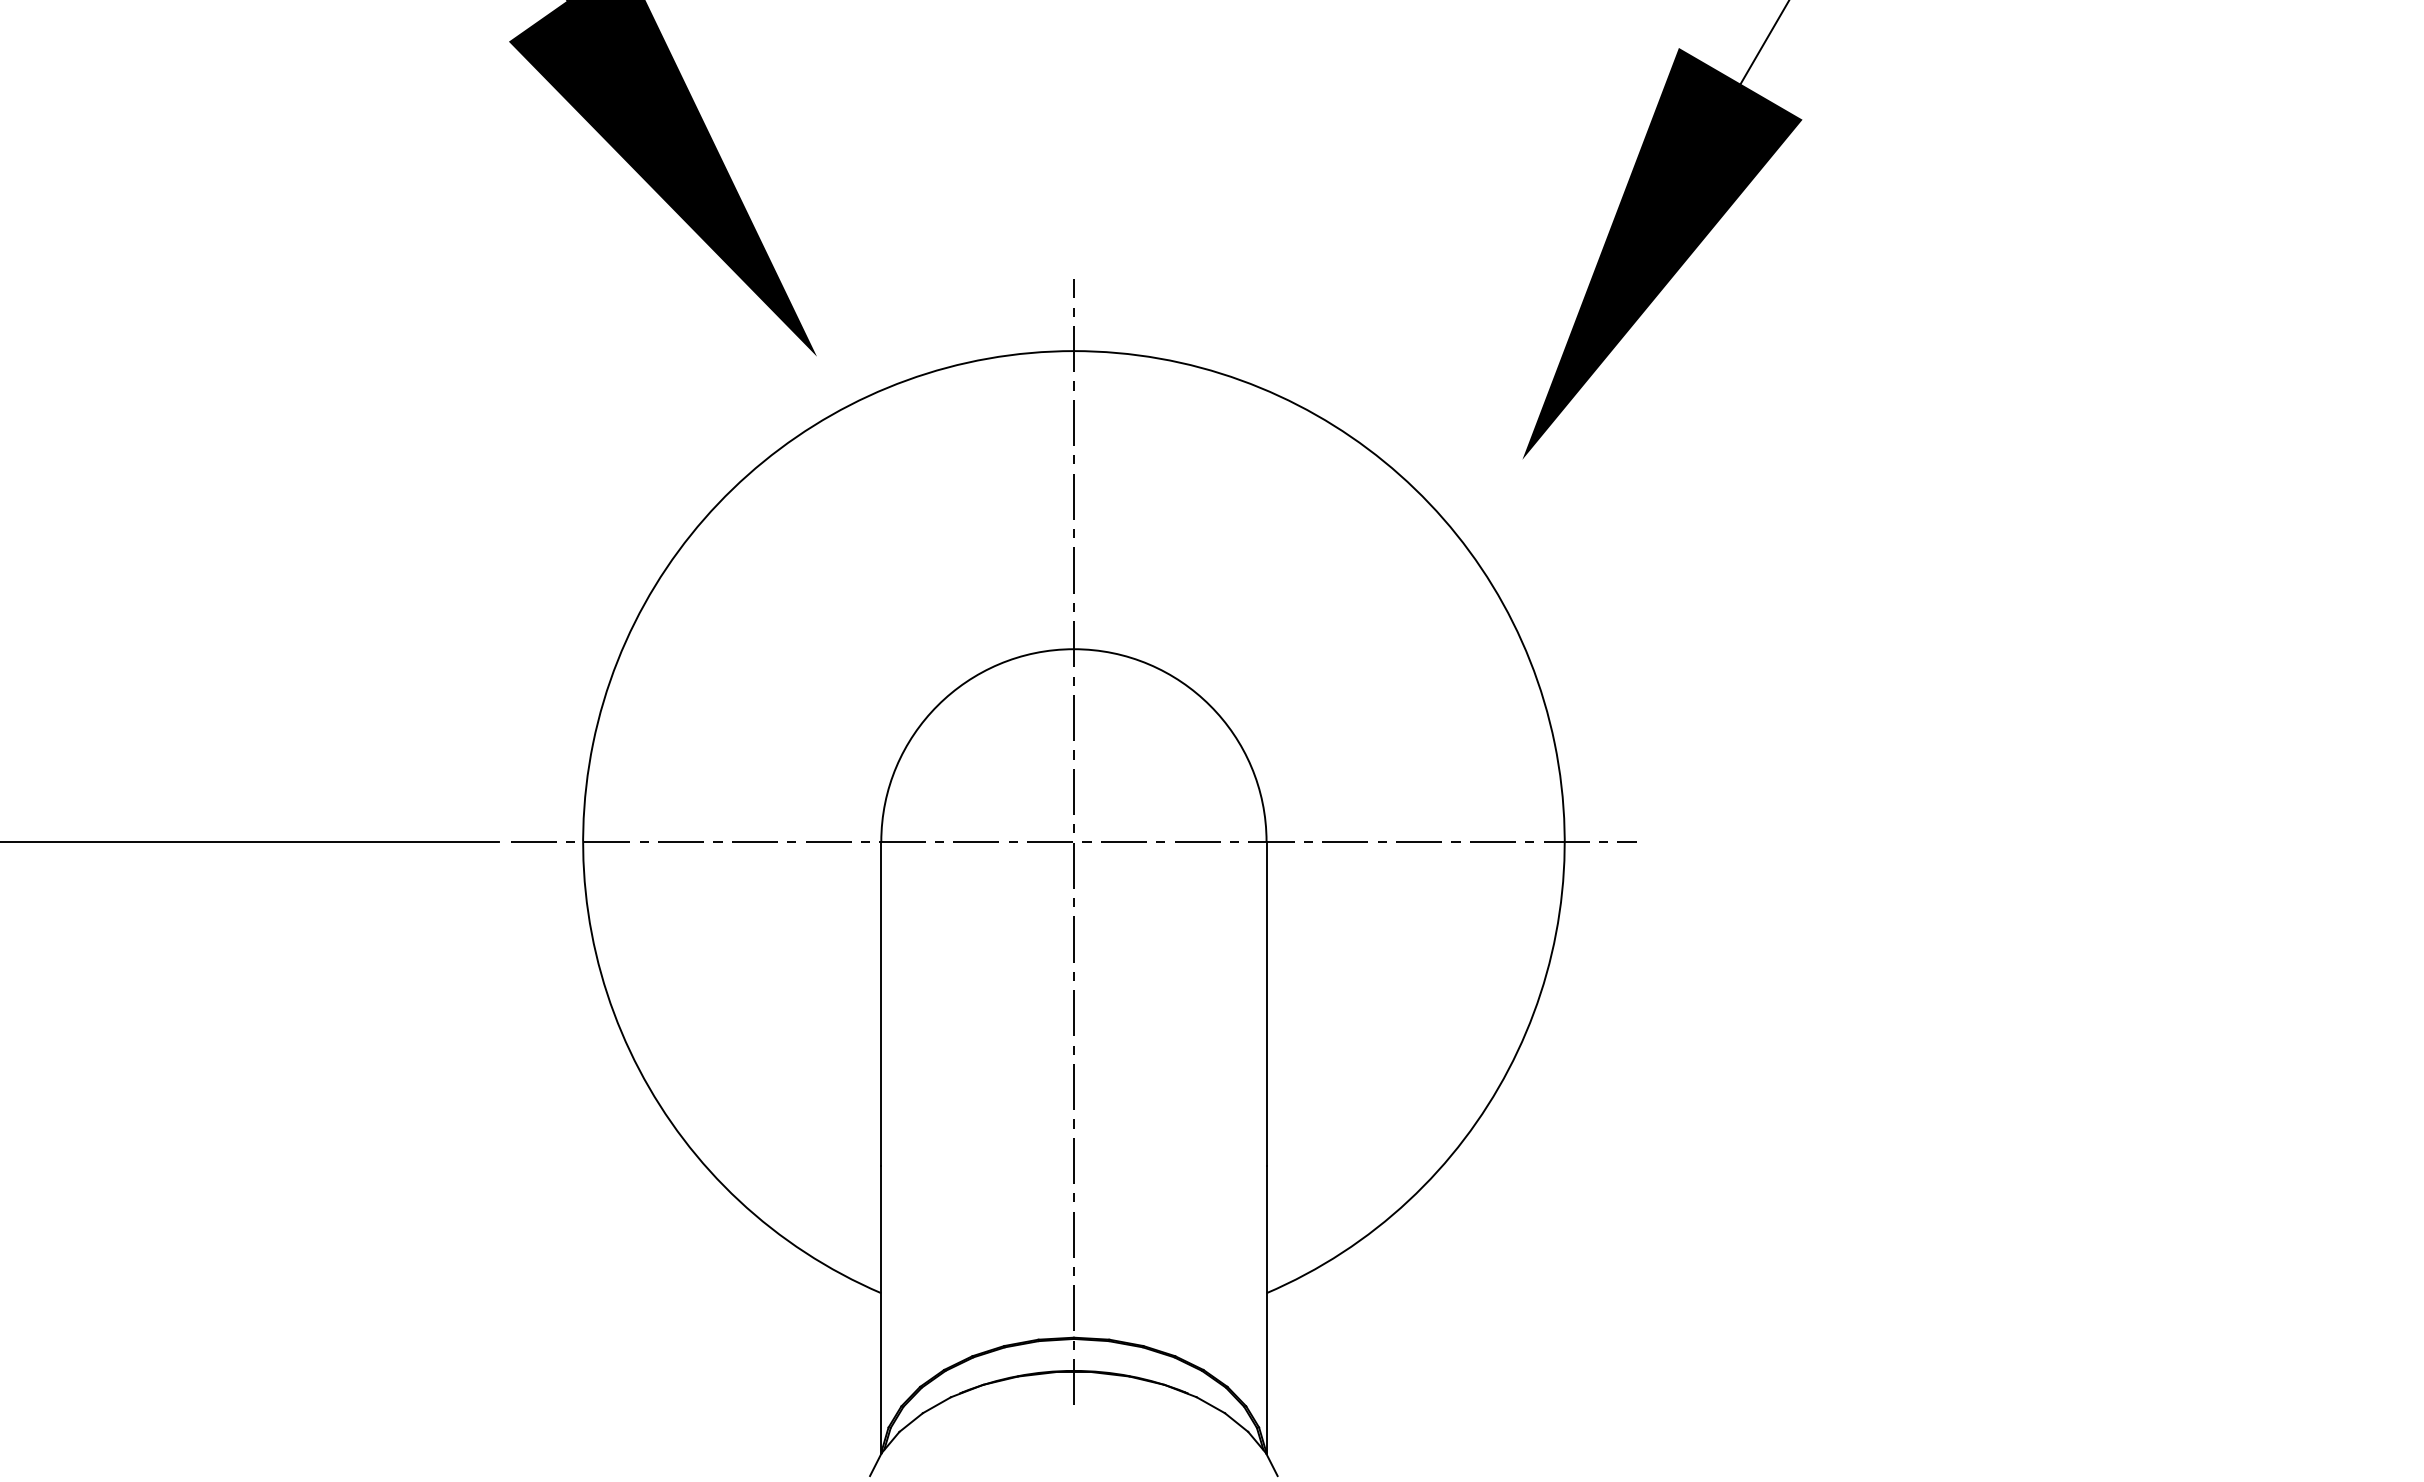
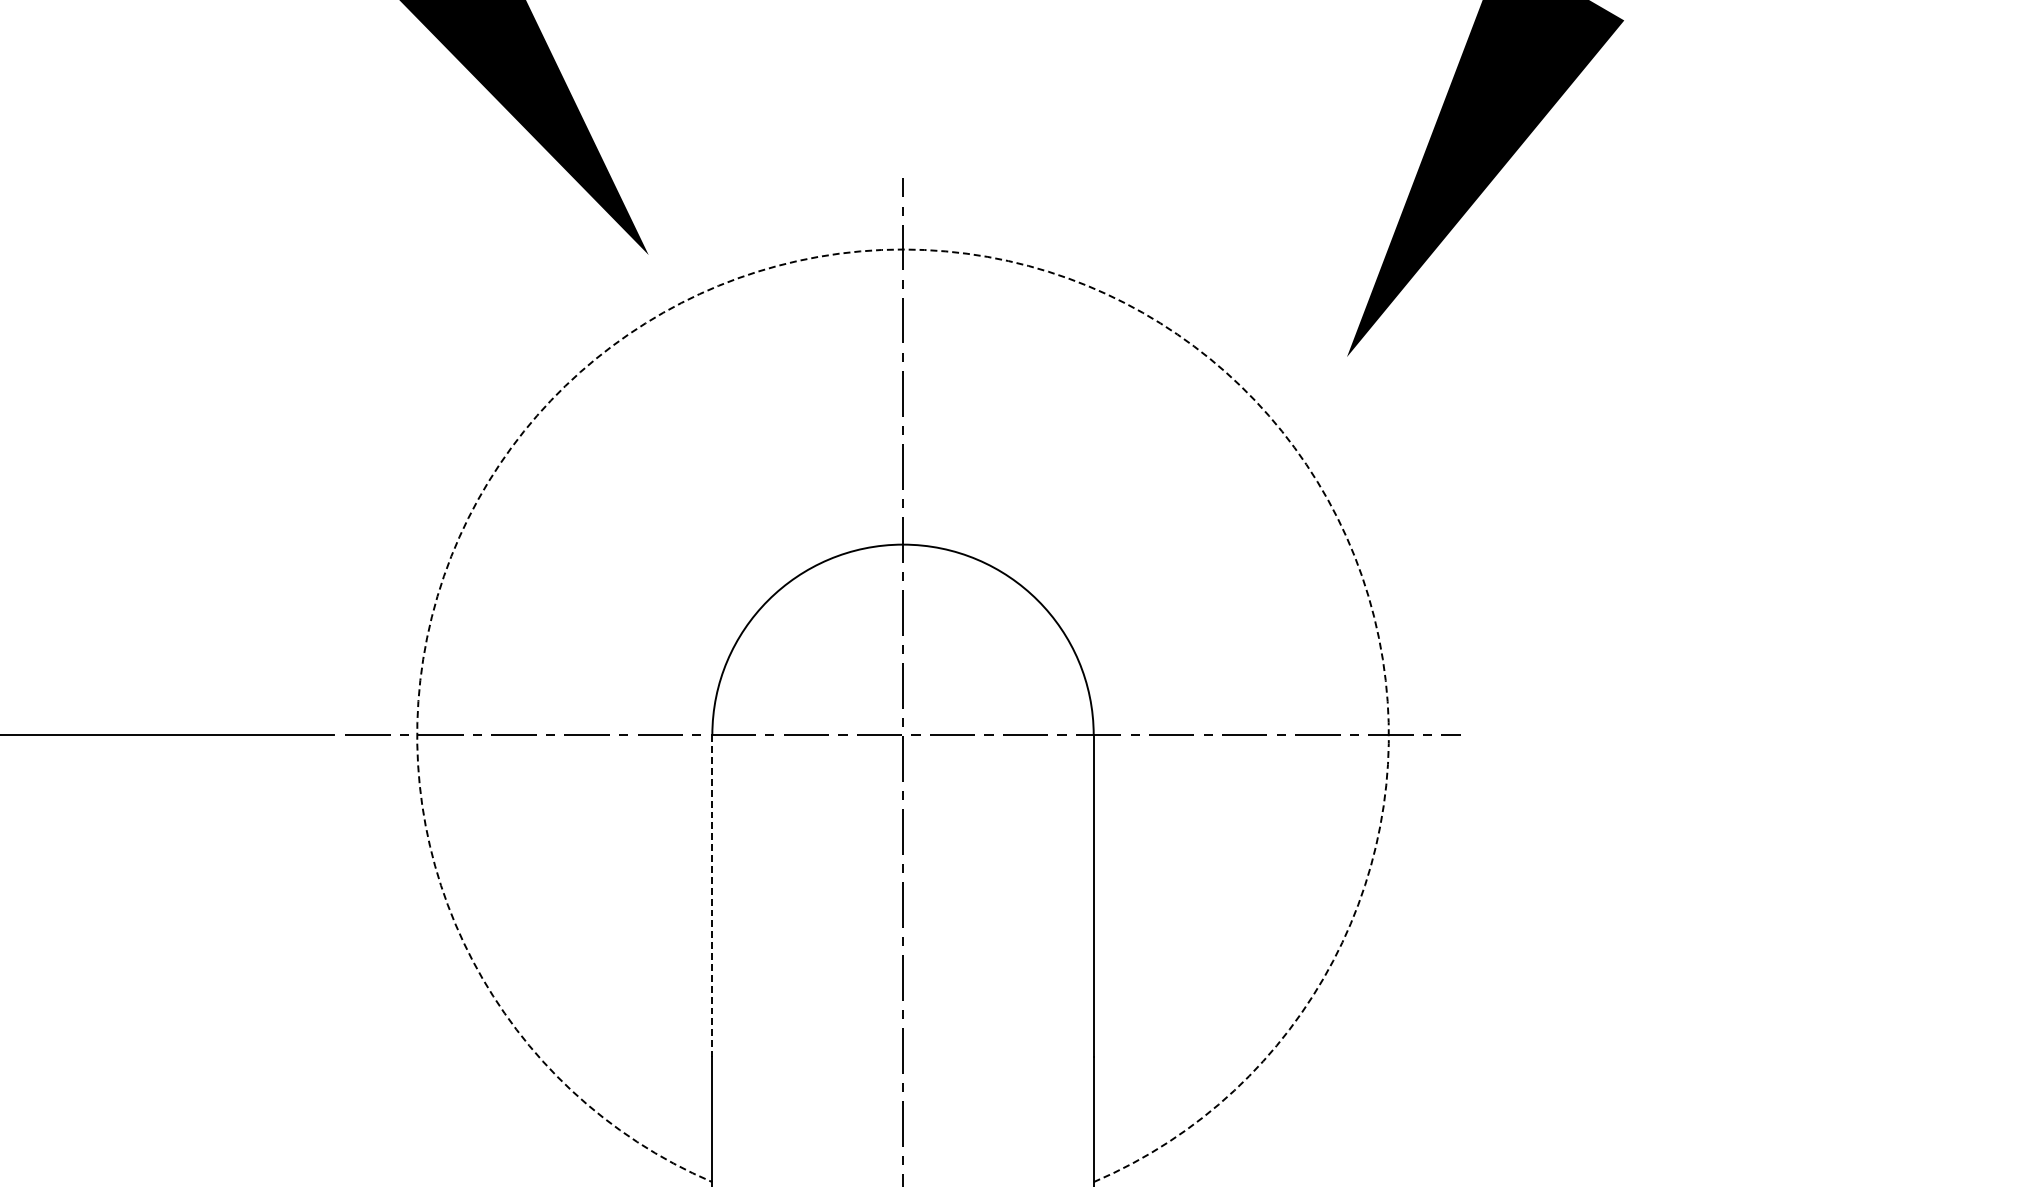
arc: (1073, 351) -> (902, 249), solid -> dashed
line: (881, 1004) -> (712, 896), solid -> dashed

